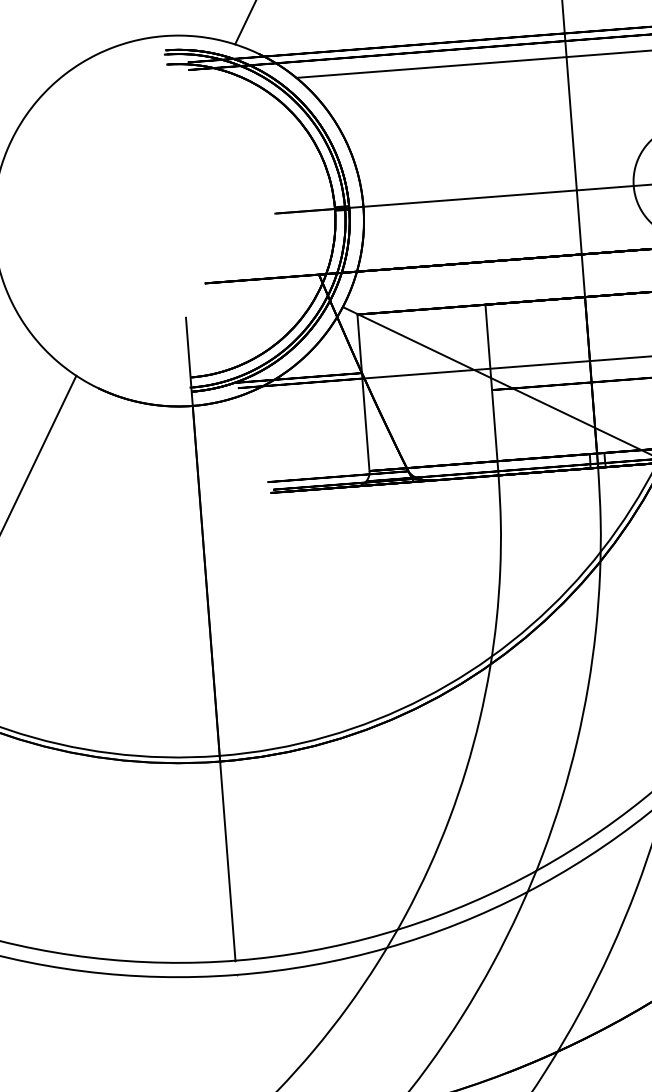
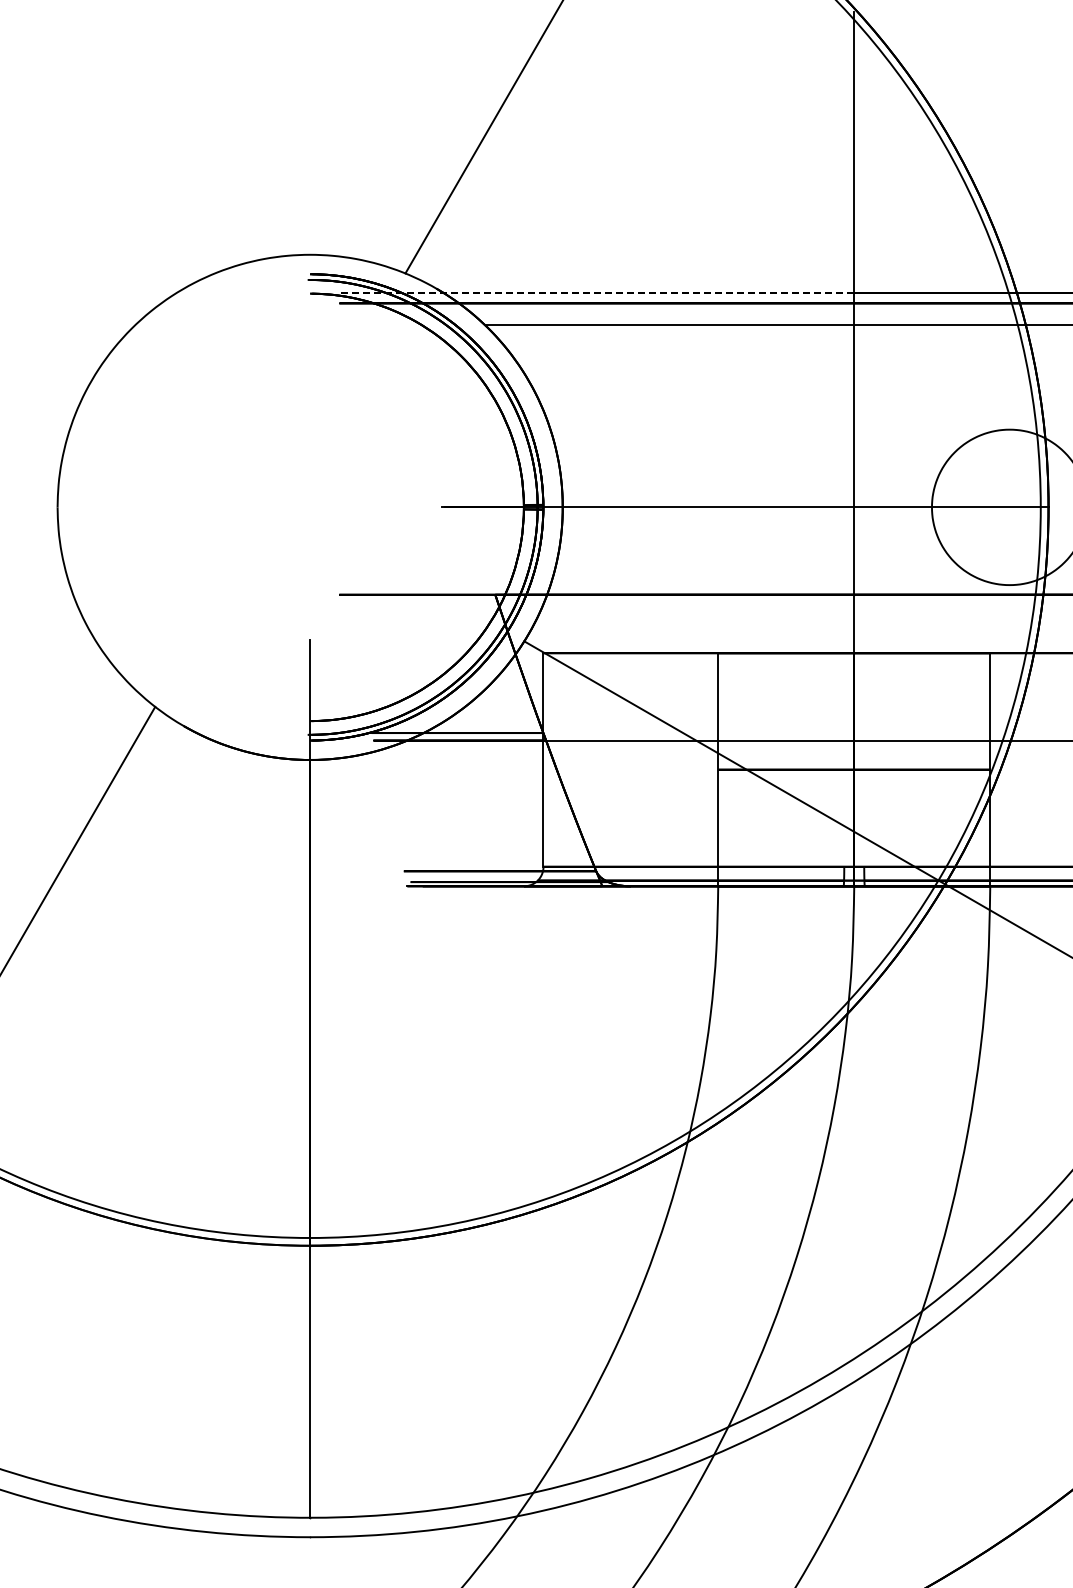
arc: (187, 62) -> (339, 293), solid -> dashed

